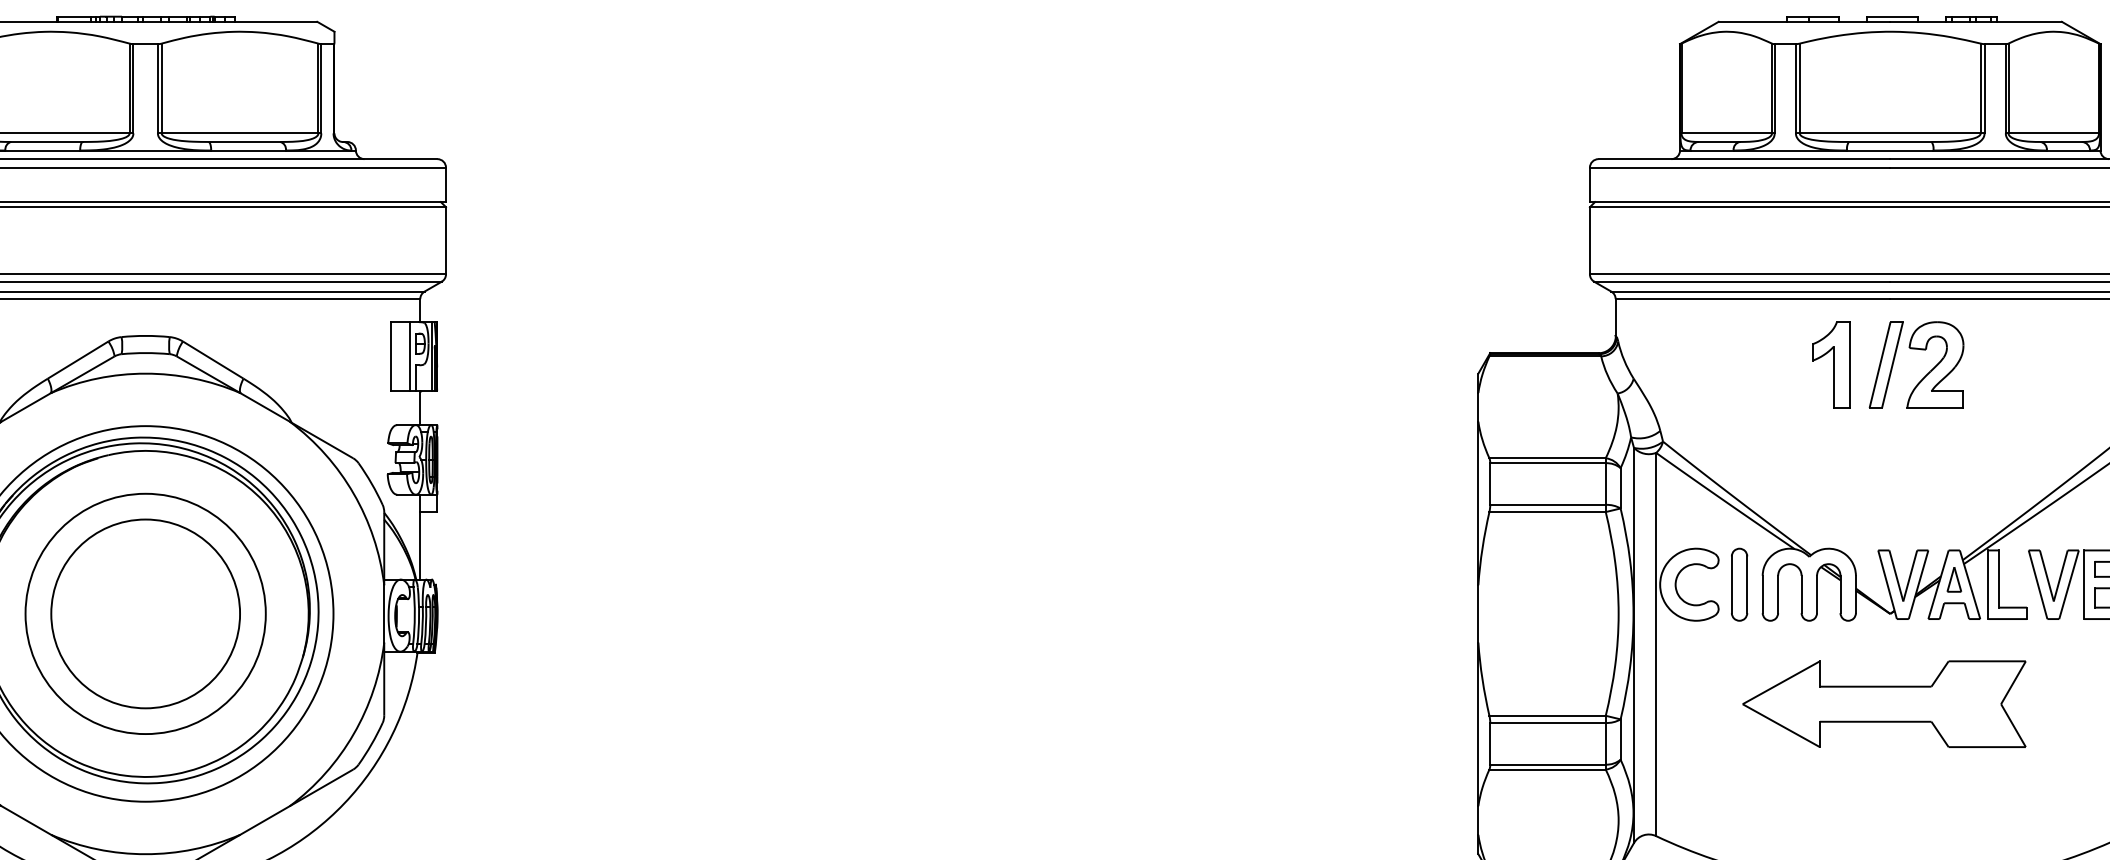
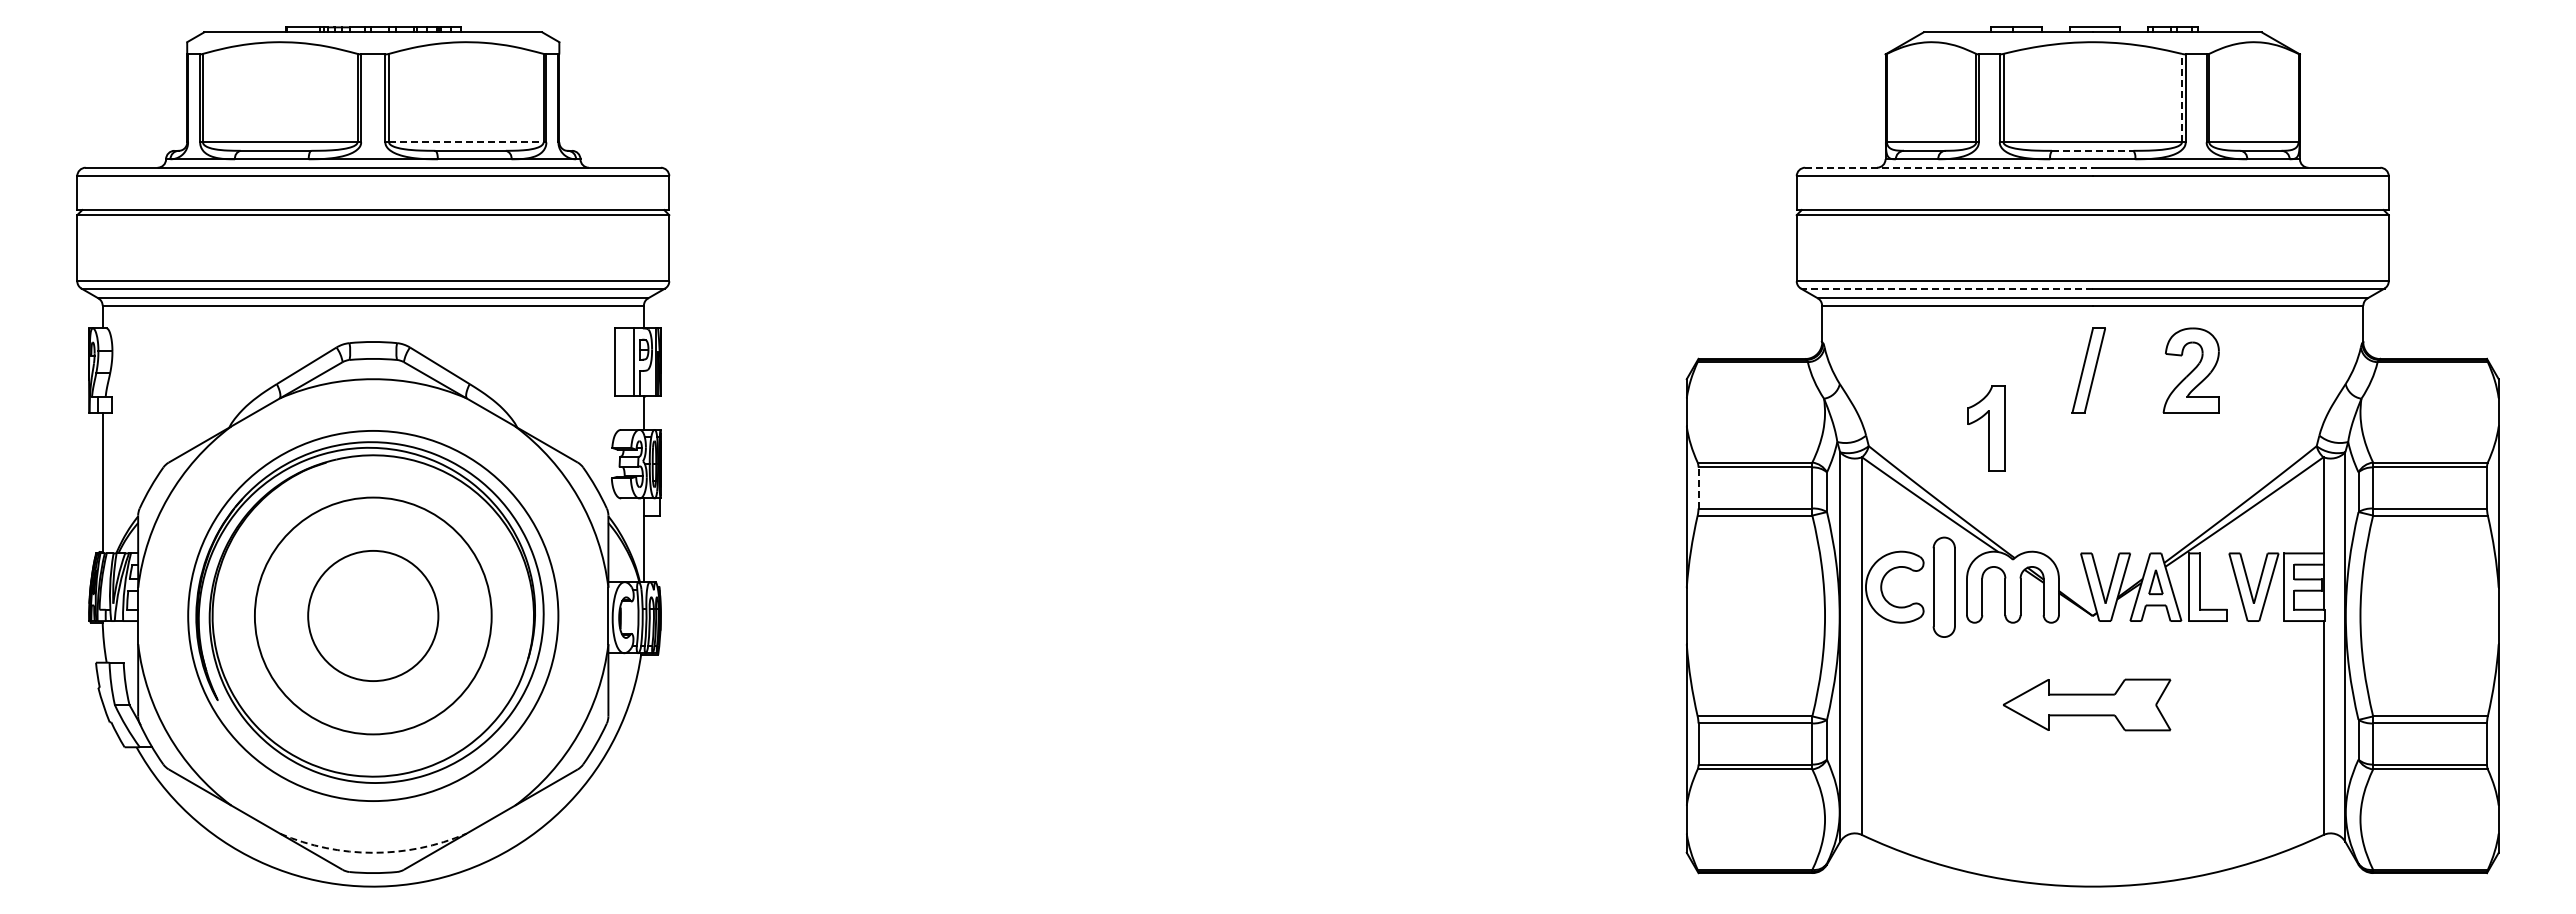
line: (1980, 87) -> (2181, 97), solid -> dashed
line: (240, 133) -> (466, 142), solid -> dashed
line: (1890, 141) -> (2092, 150), solid -> dashed
line: (1743, 158) -> (1948, 167), solid -> dashed
line: (1741, 281) -> (1946, 288), solid -> dashed
part: (1831, 364) -> (1986, 428), moved
part: (1934, 364) -> (2190, 370), moved
line: (1490, 483) -> (1698, 487), solid -> dashed
part: (1738, 584) -> (1943, 586), size x1.4
circle: (145, 613) -> (373, 615), size x0.7
part: (1883, 703) -> (2086, 704), size x0.6
arc: (145, 853) -> (373, 852), solid -> dashed

